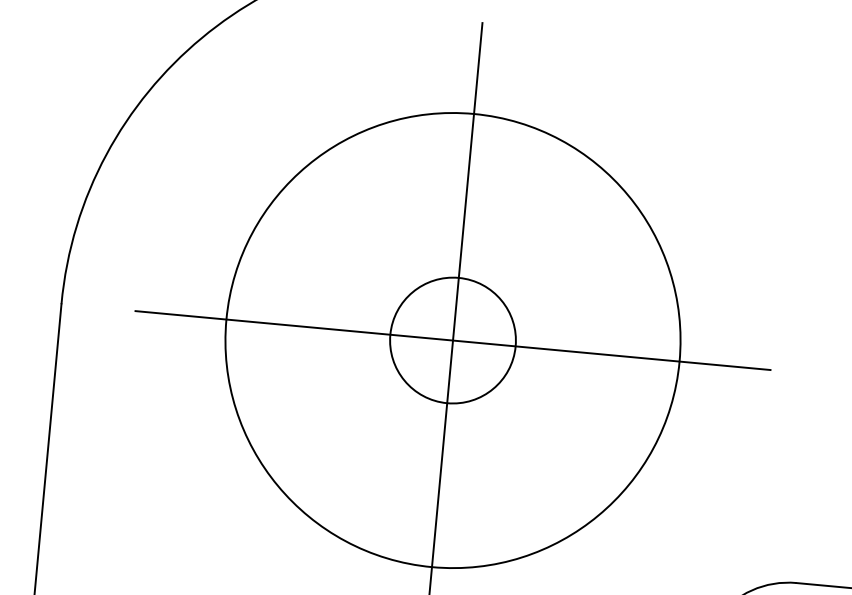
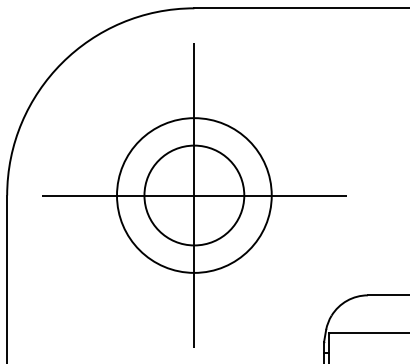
circle: (453, 340) -> (194, 195), size x0.71
circle: (453, 340) -> (194, 195), size x1.67

